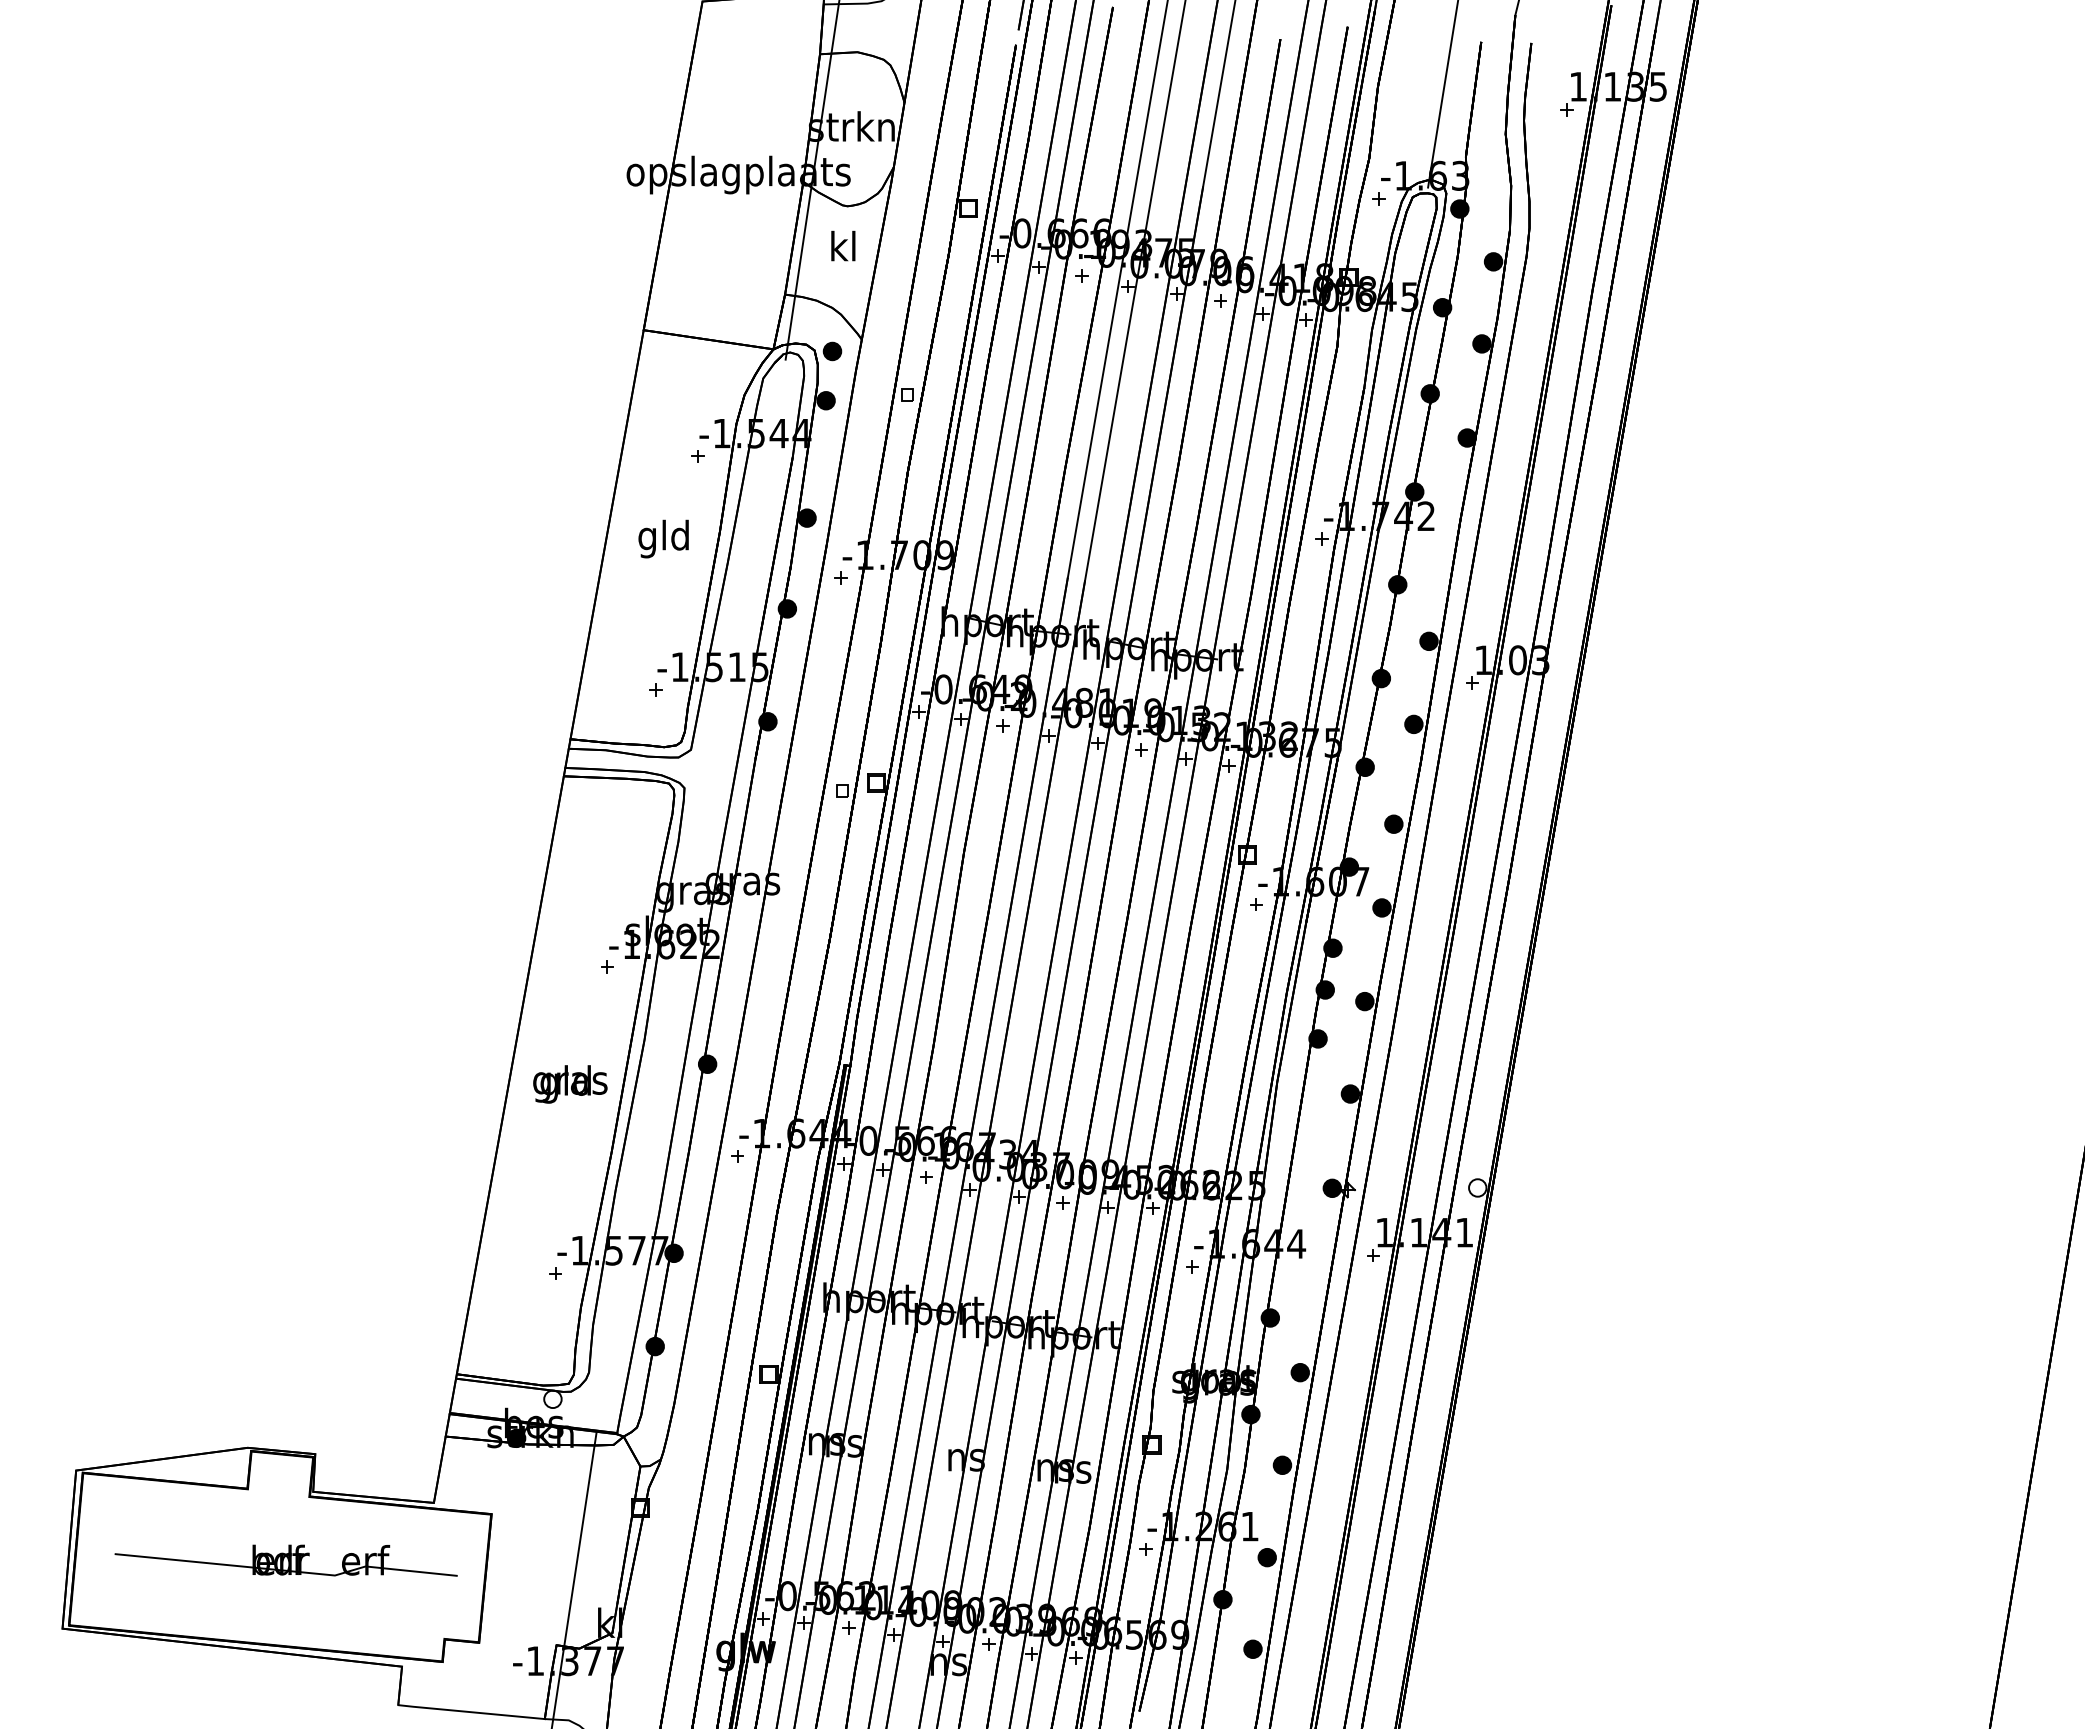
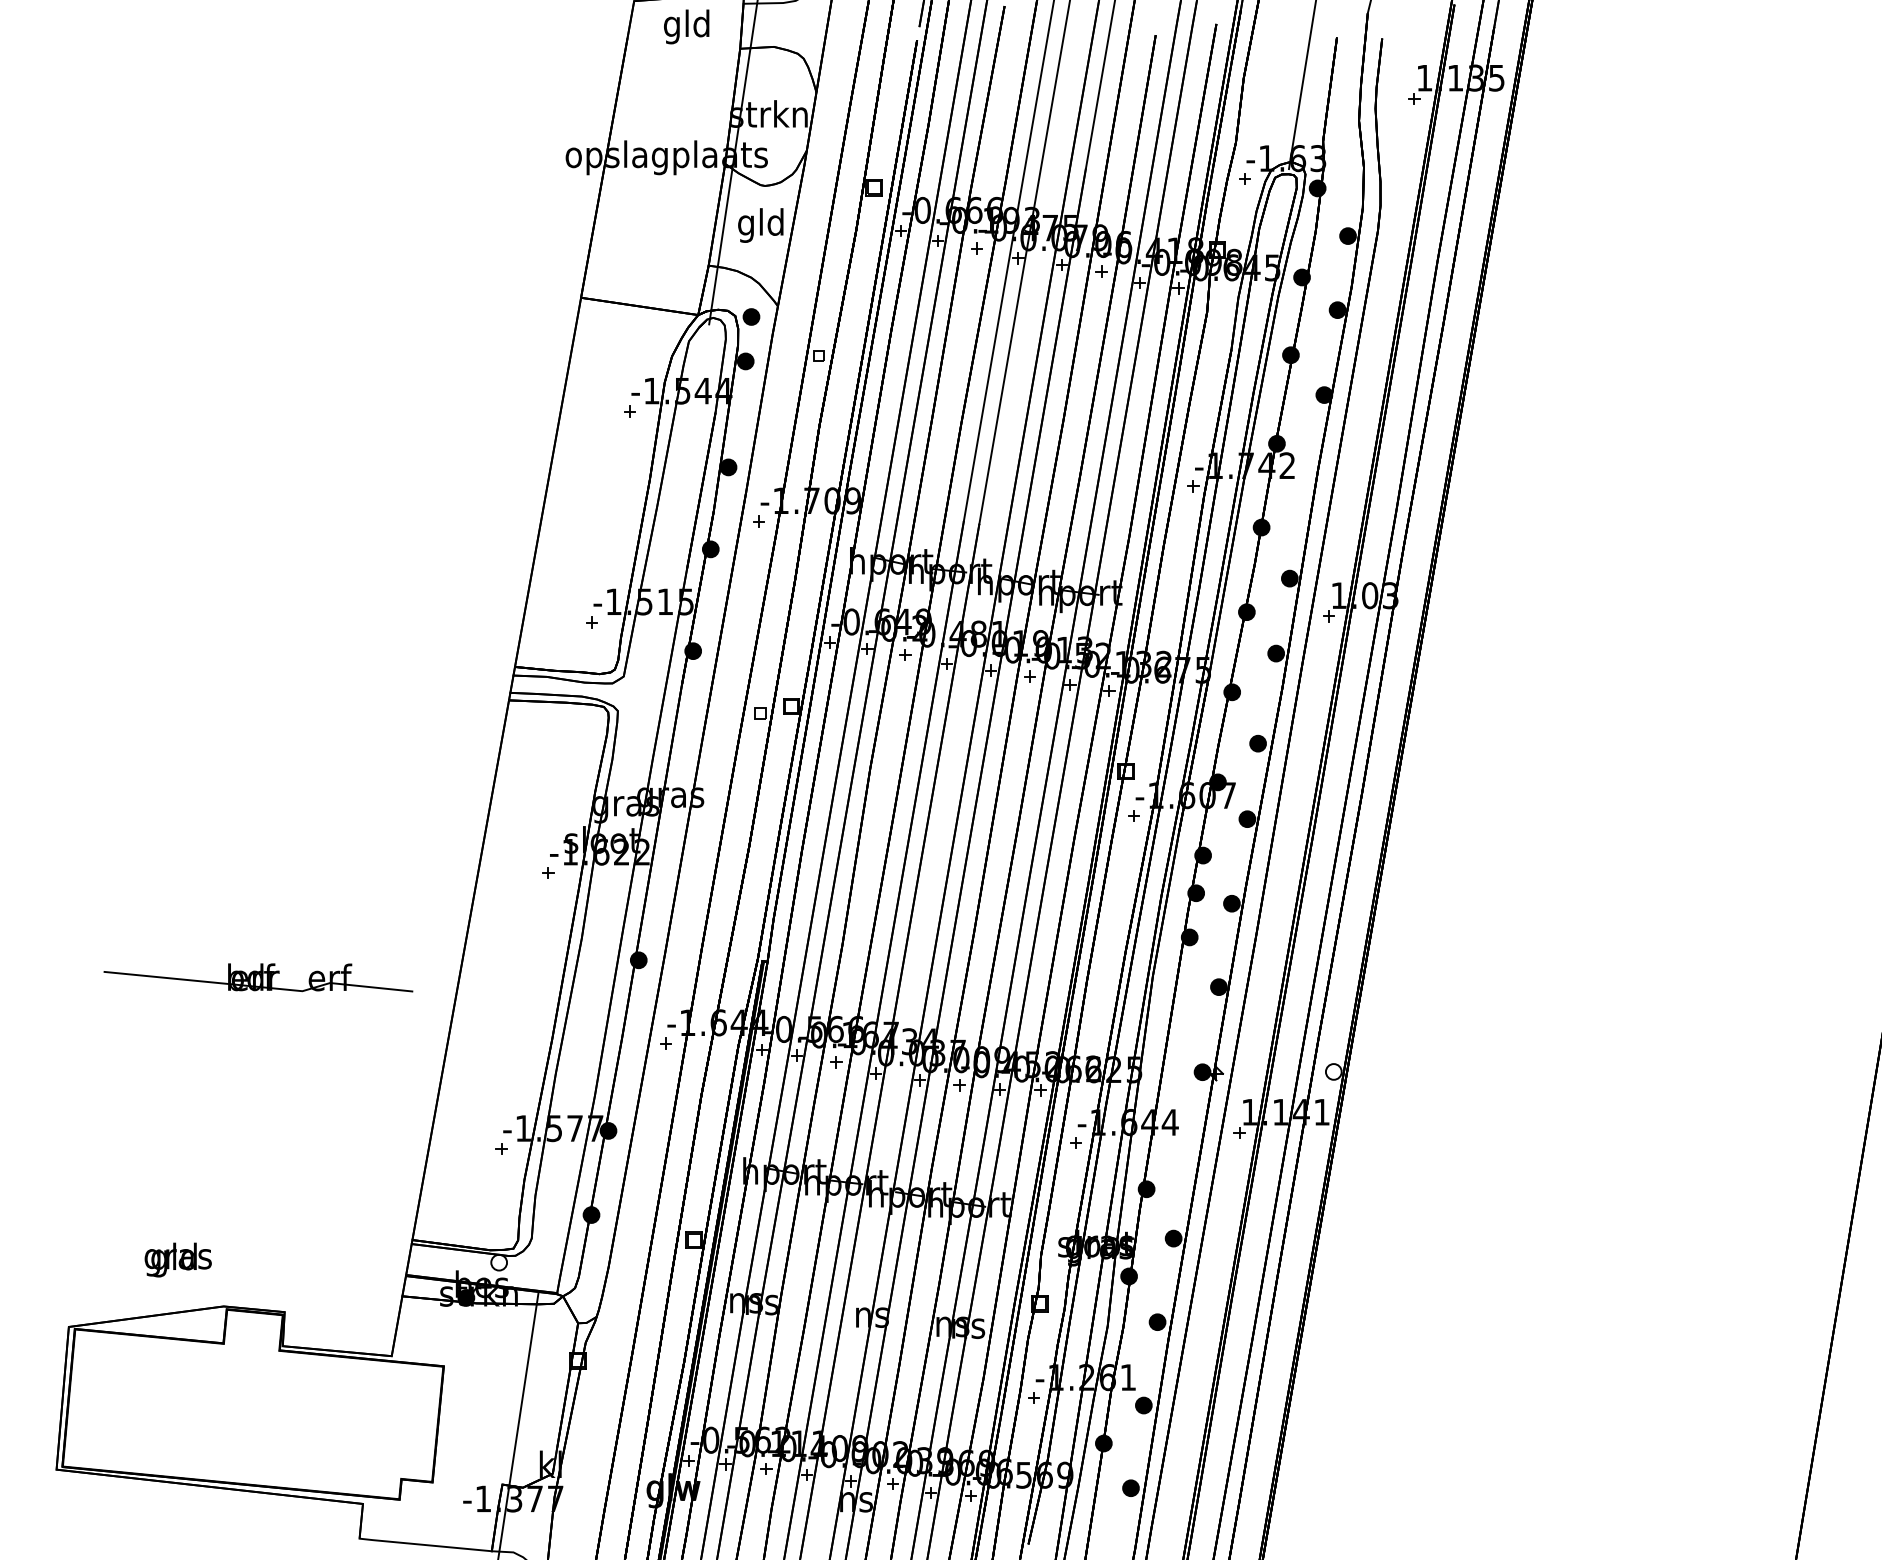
text: (842, 249) -> (760, 224), kl -> gld
text: (663, 538) -> (686, 26), moved
text: (570, 1084) -> (178, 1260), moved
part: (285, 1560) -> (257, 977), moved

